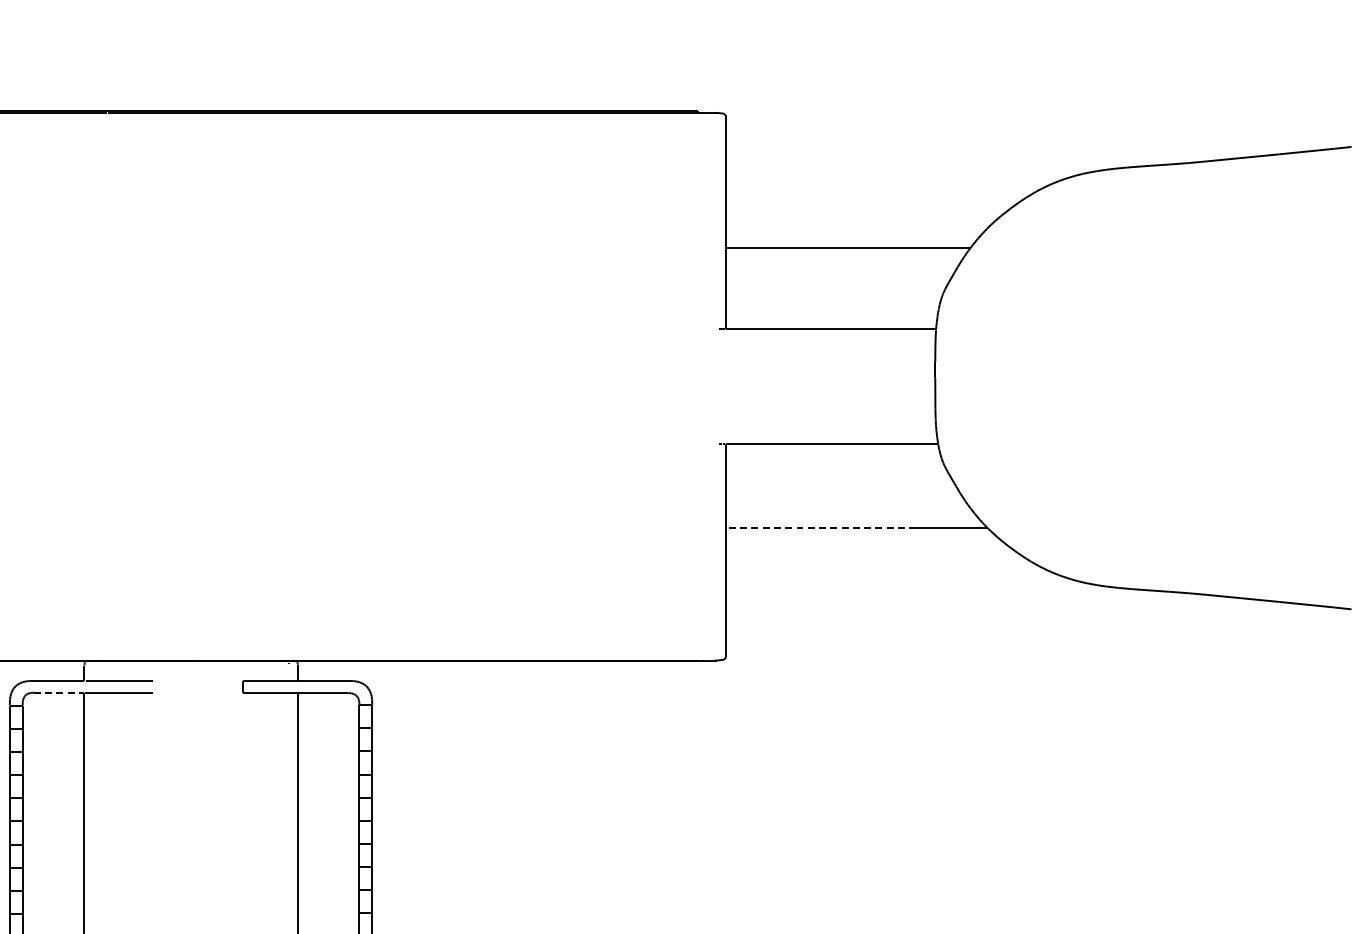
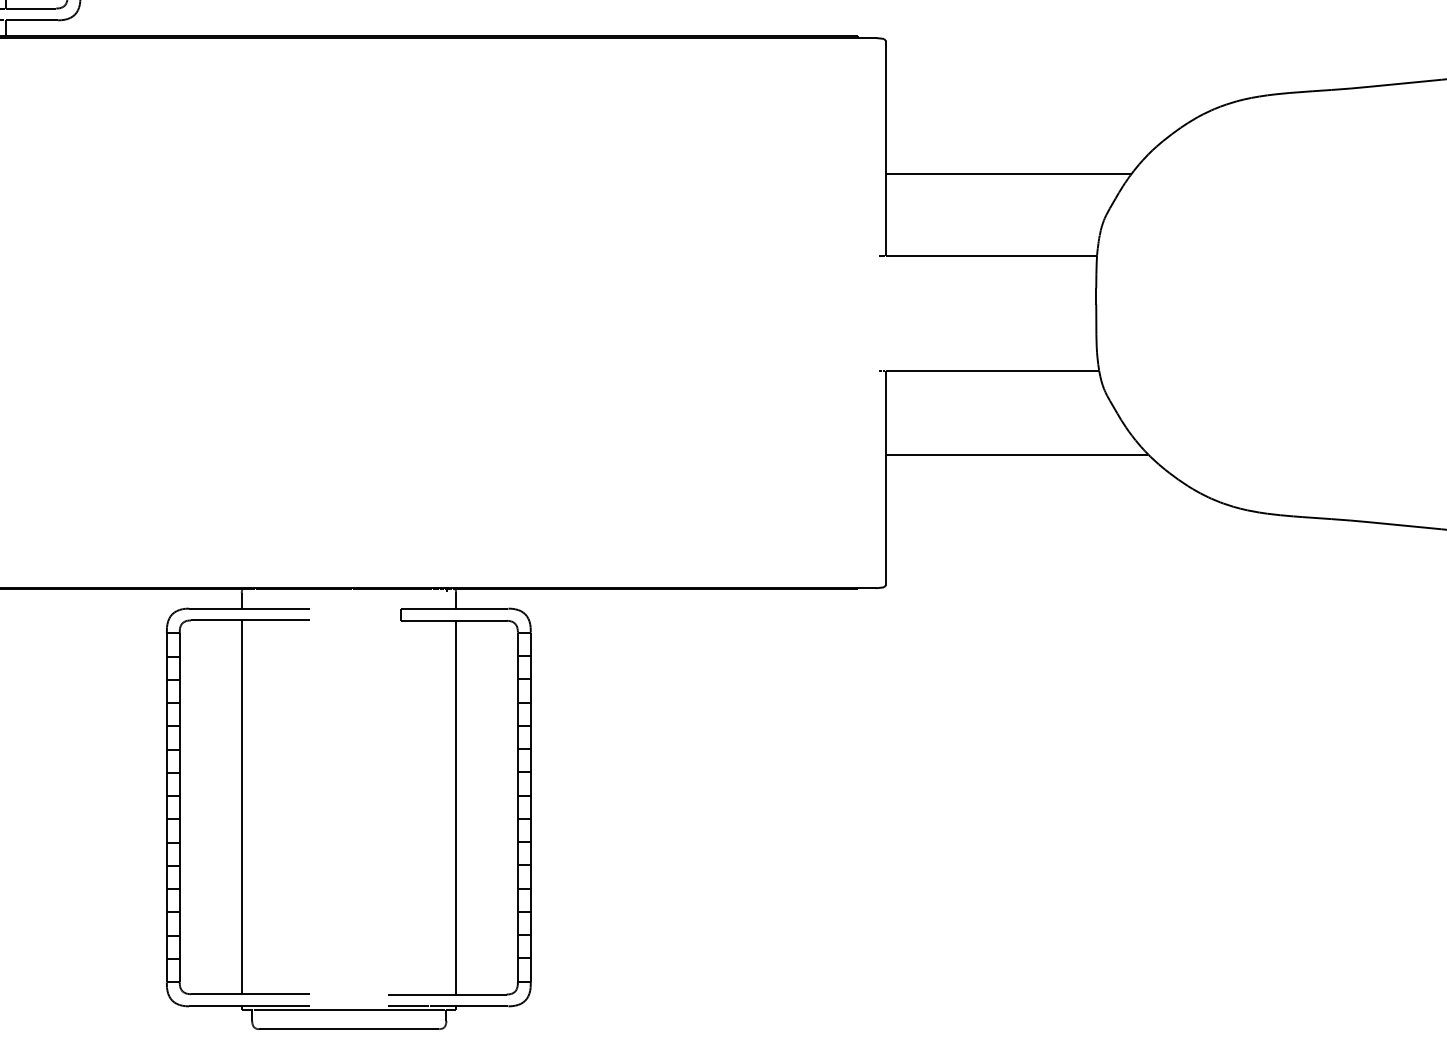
line: (821, 527) -> (981, 454), dashed -> solid
line: (59, 692) -> (216, 620), dashed -> solid

